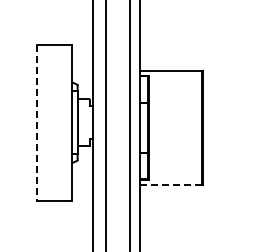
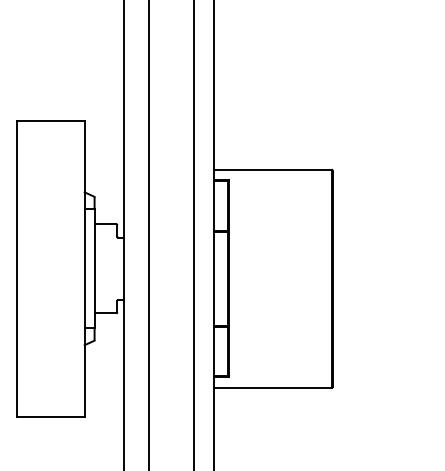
line: (36, 123) -> (16, 270), dashed -> solid
line: (171, 185) -> (272, 387), dashed -> solid

